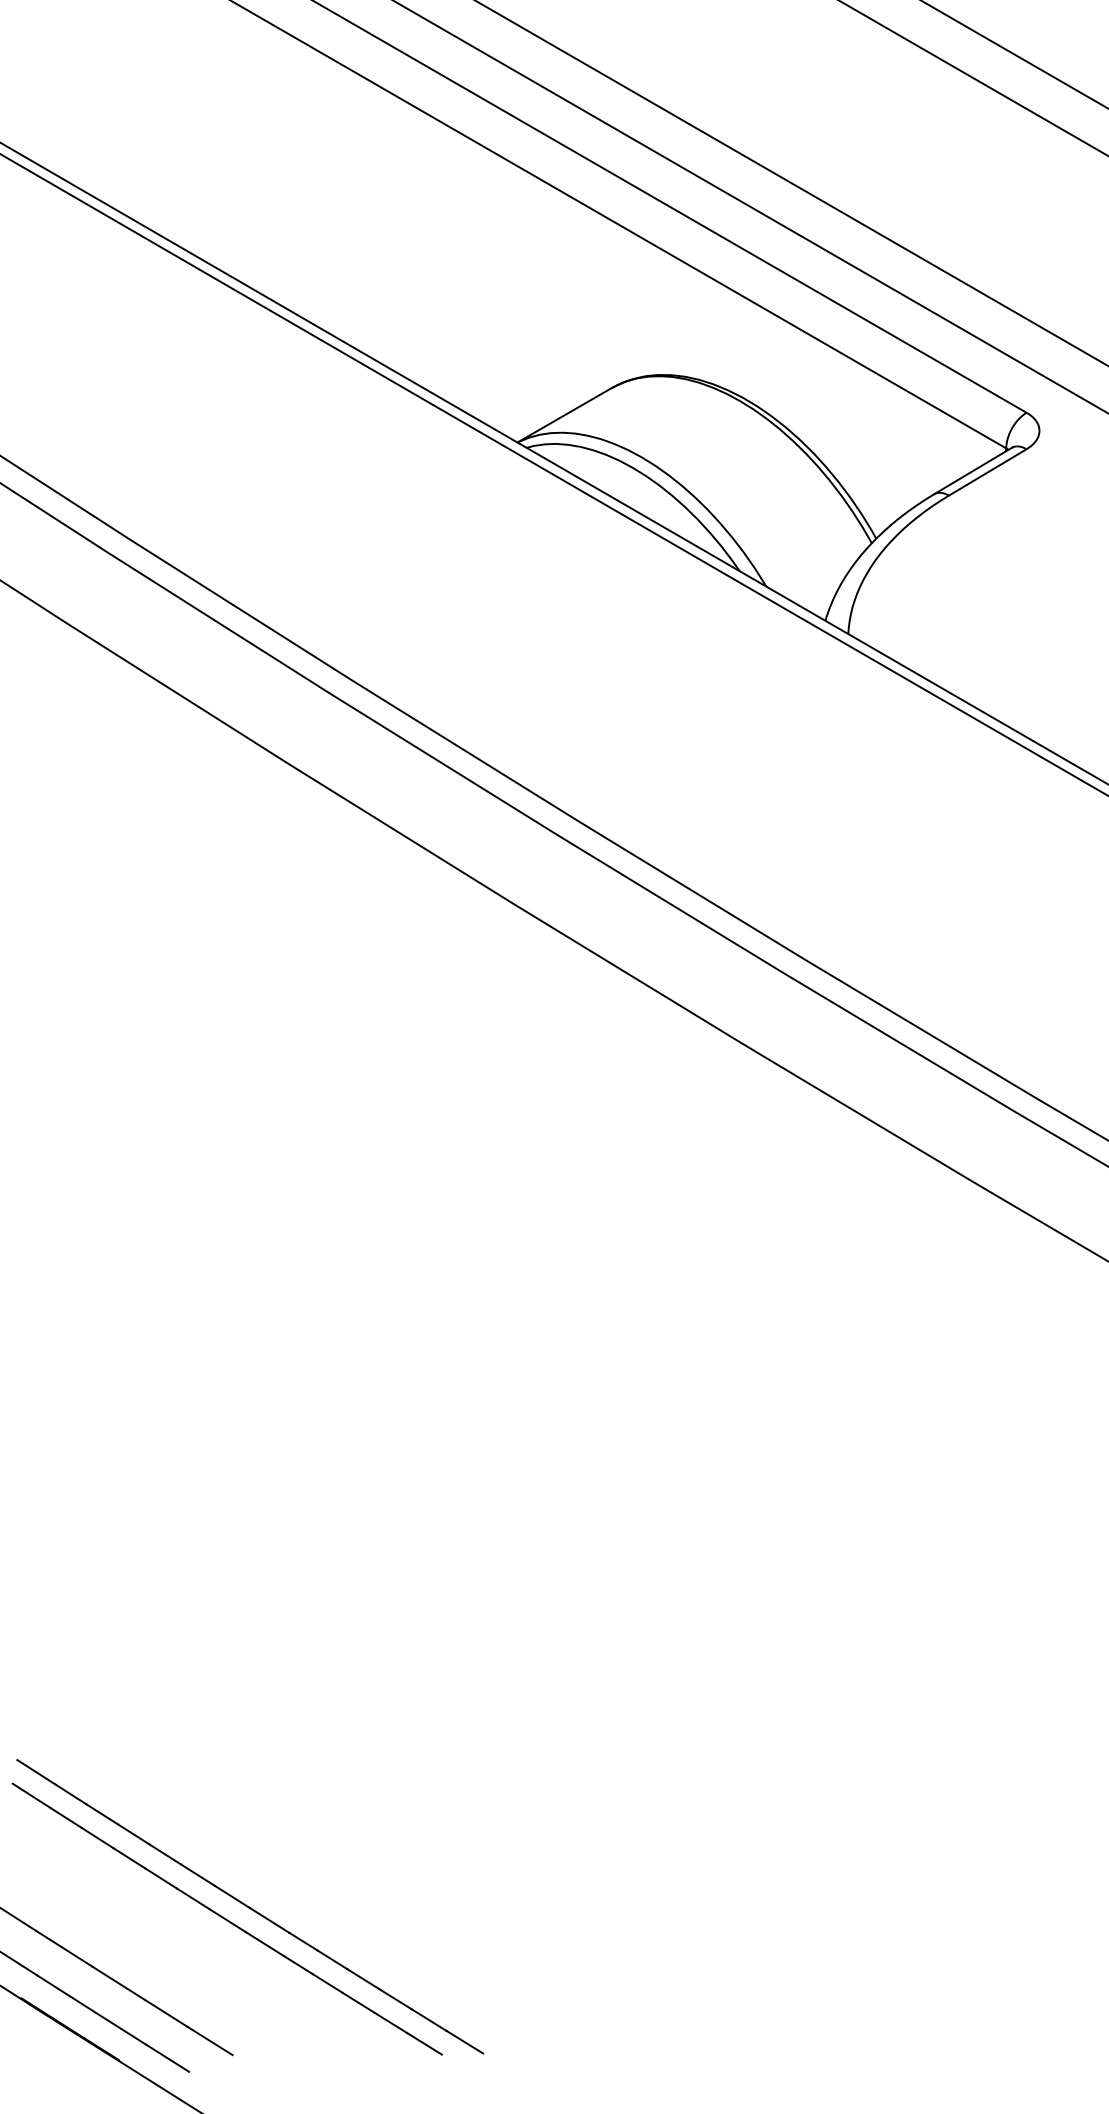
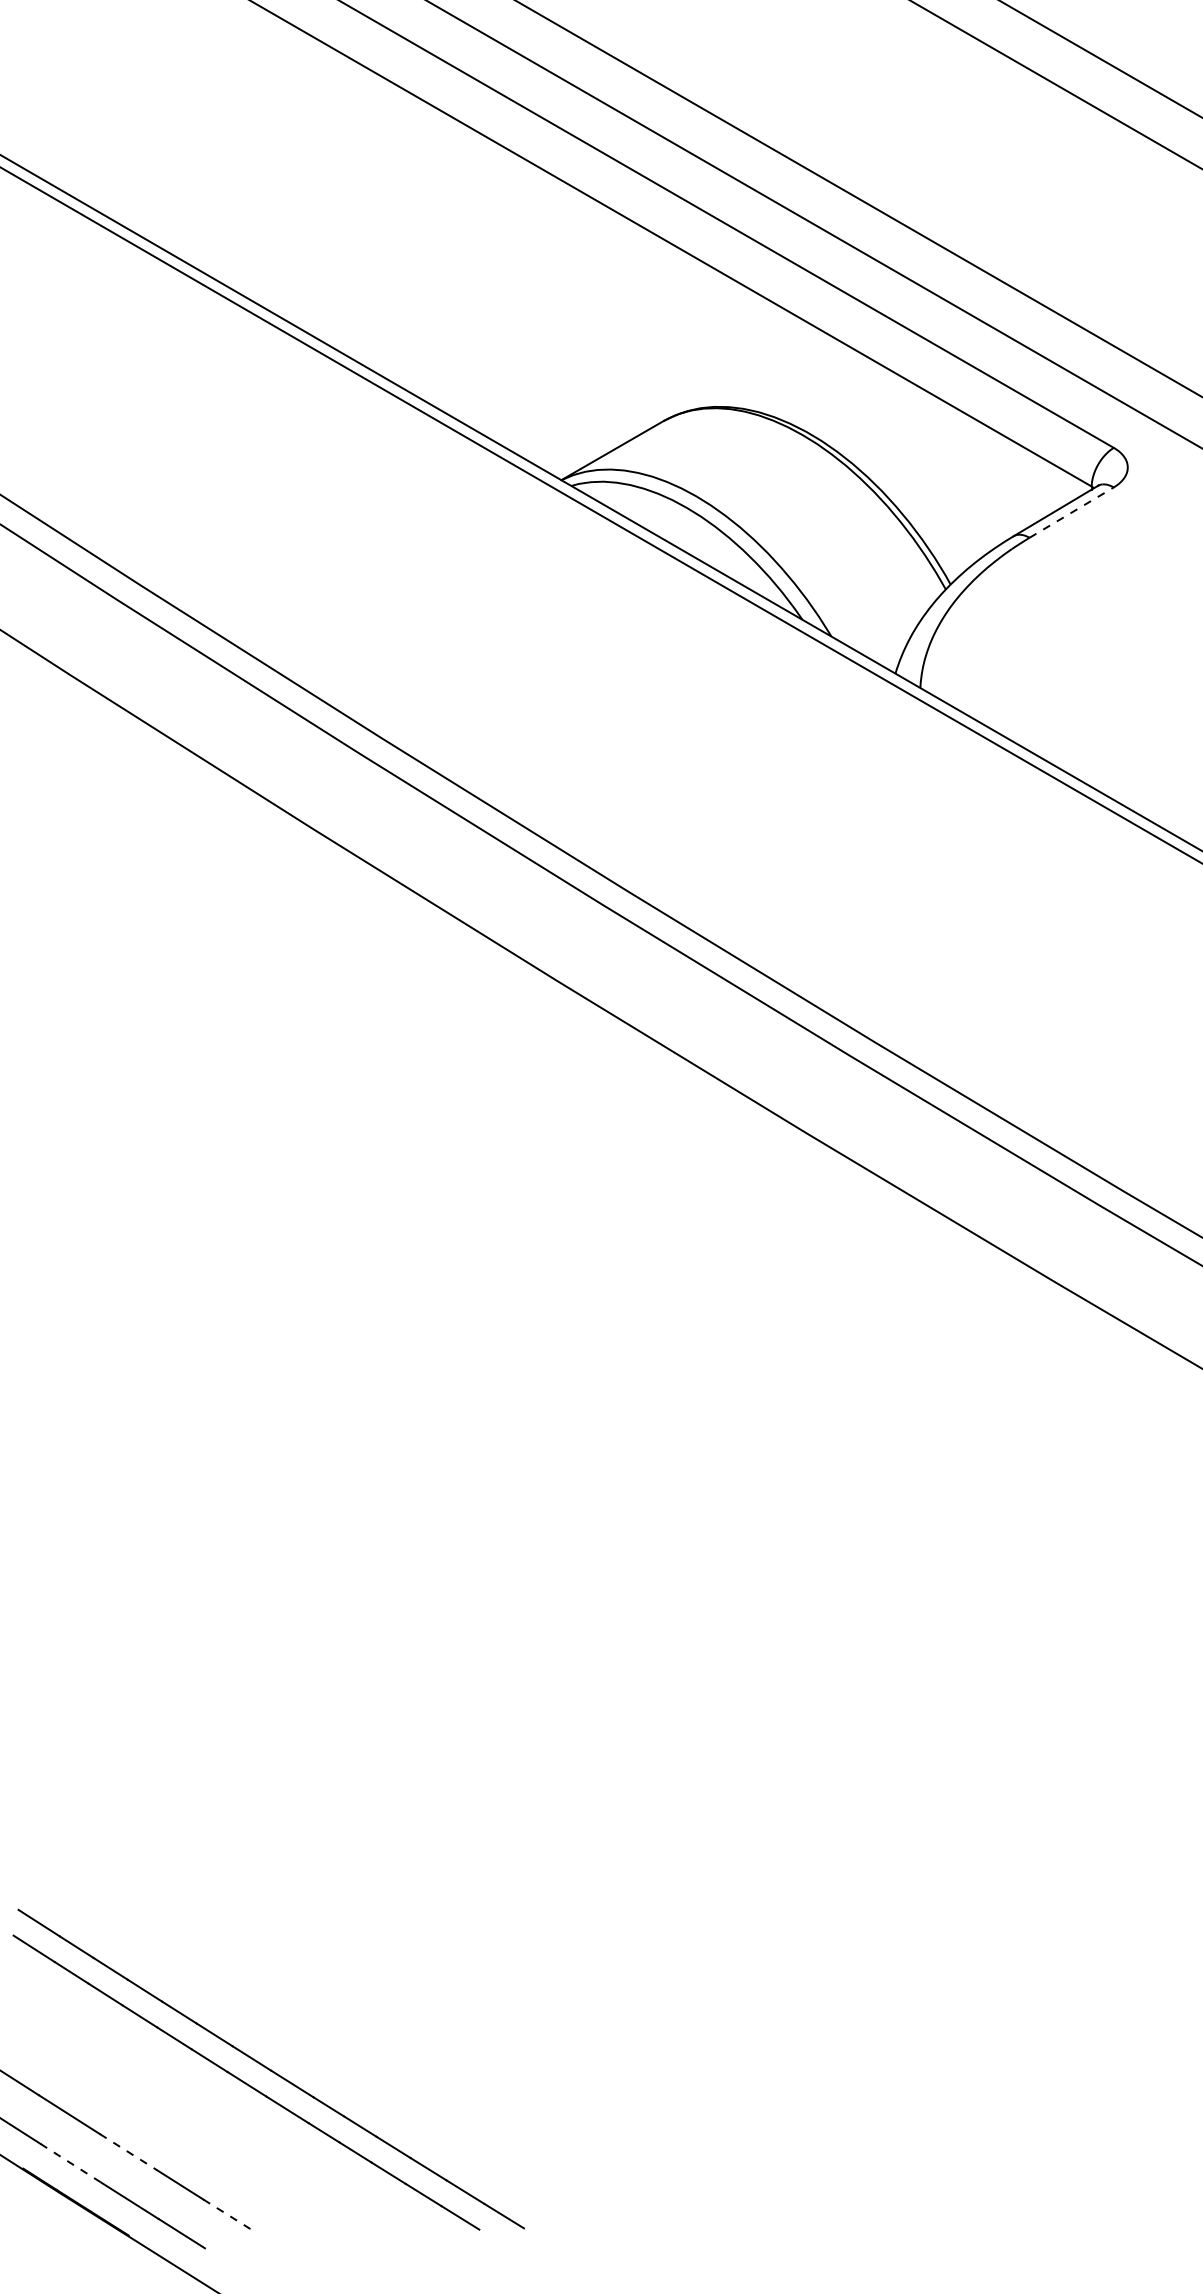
line: (988, 472) -> (1072, 512), solid -> dashed
line: (118, 1983) -> (128, 2152), solid -> dashed
line: (66, 1993) -> (71, 2163), solid -> dashed
line: (209, 2040) -> (227, 2214), solid -> dashed

